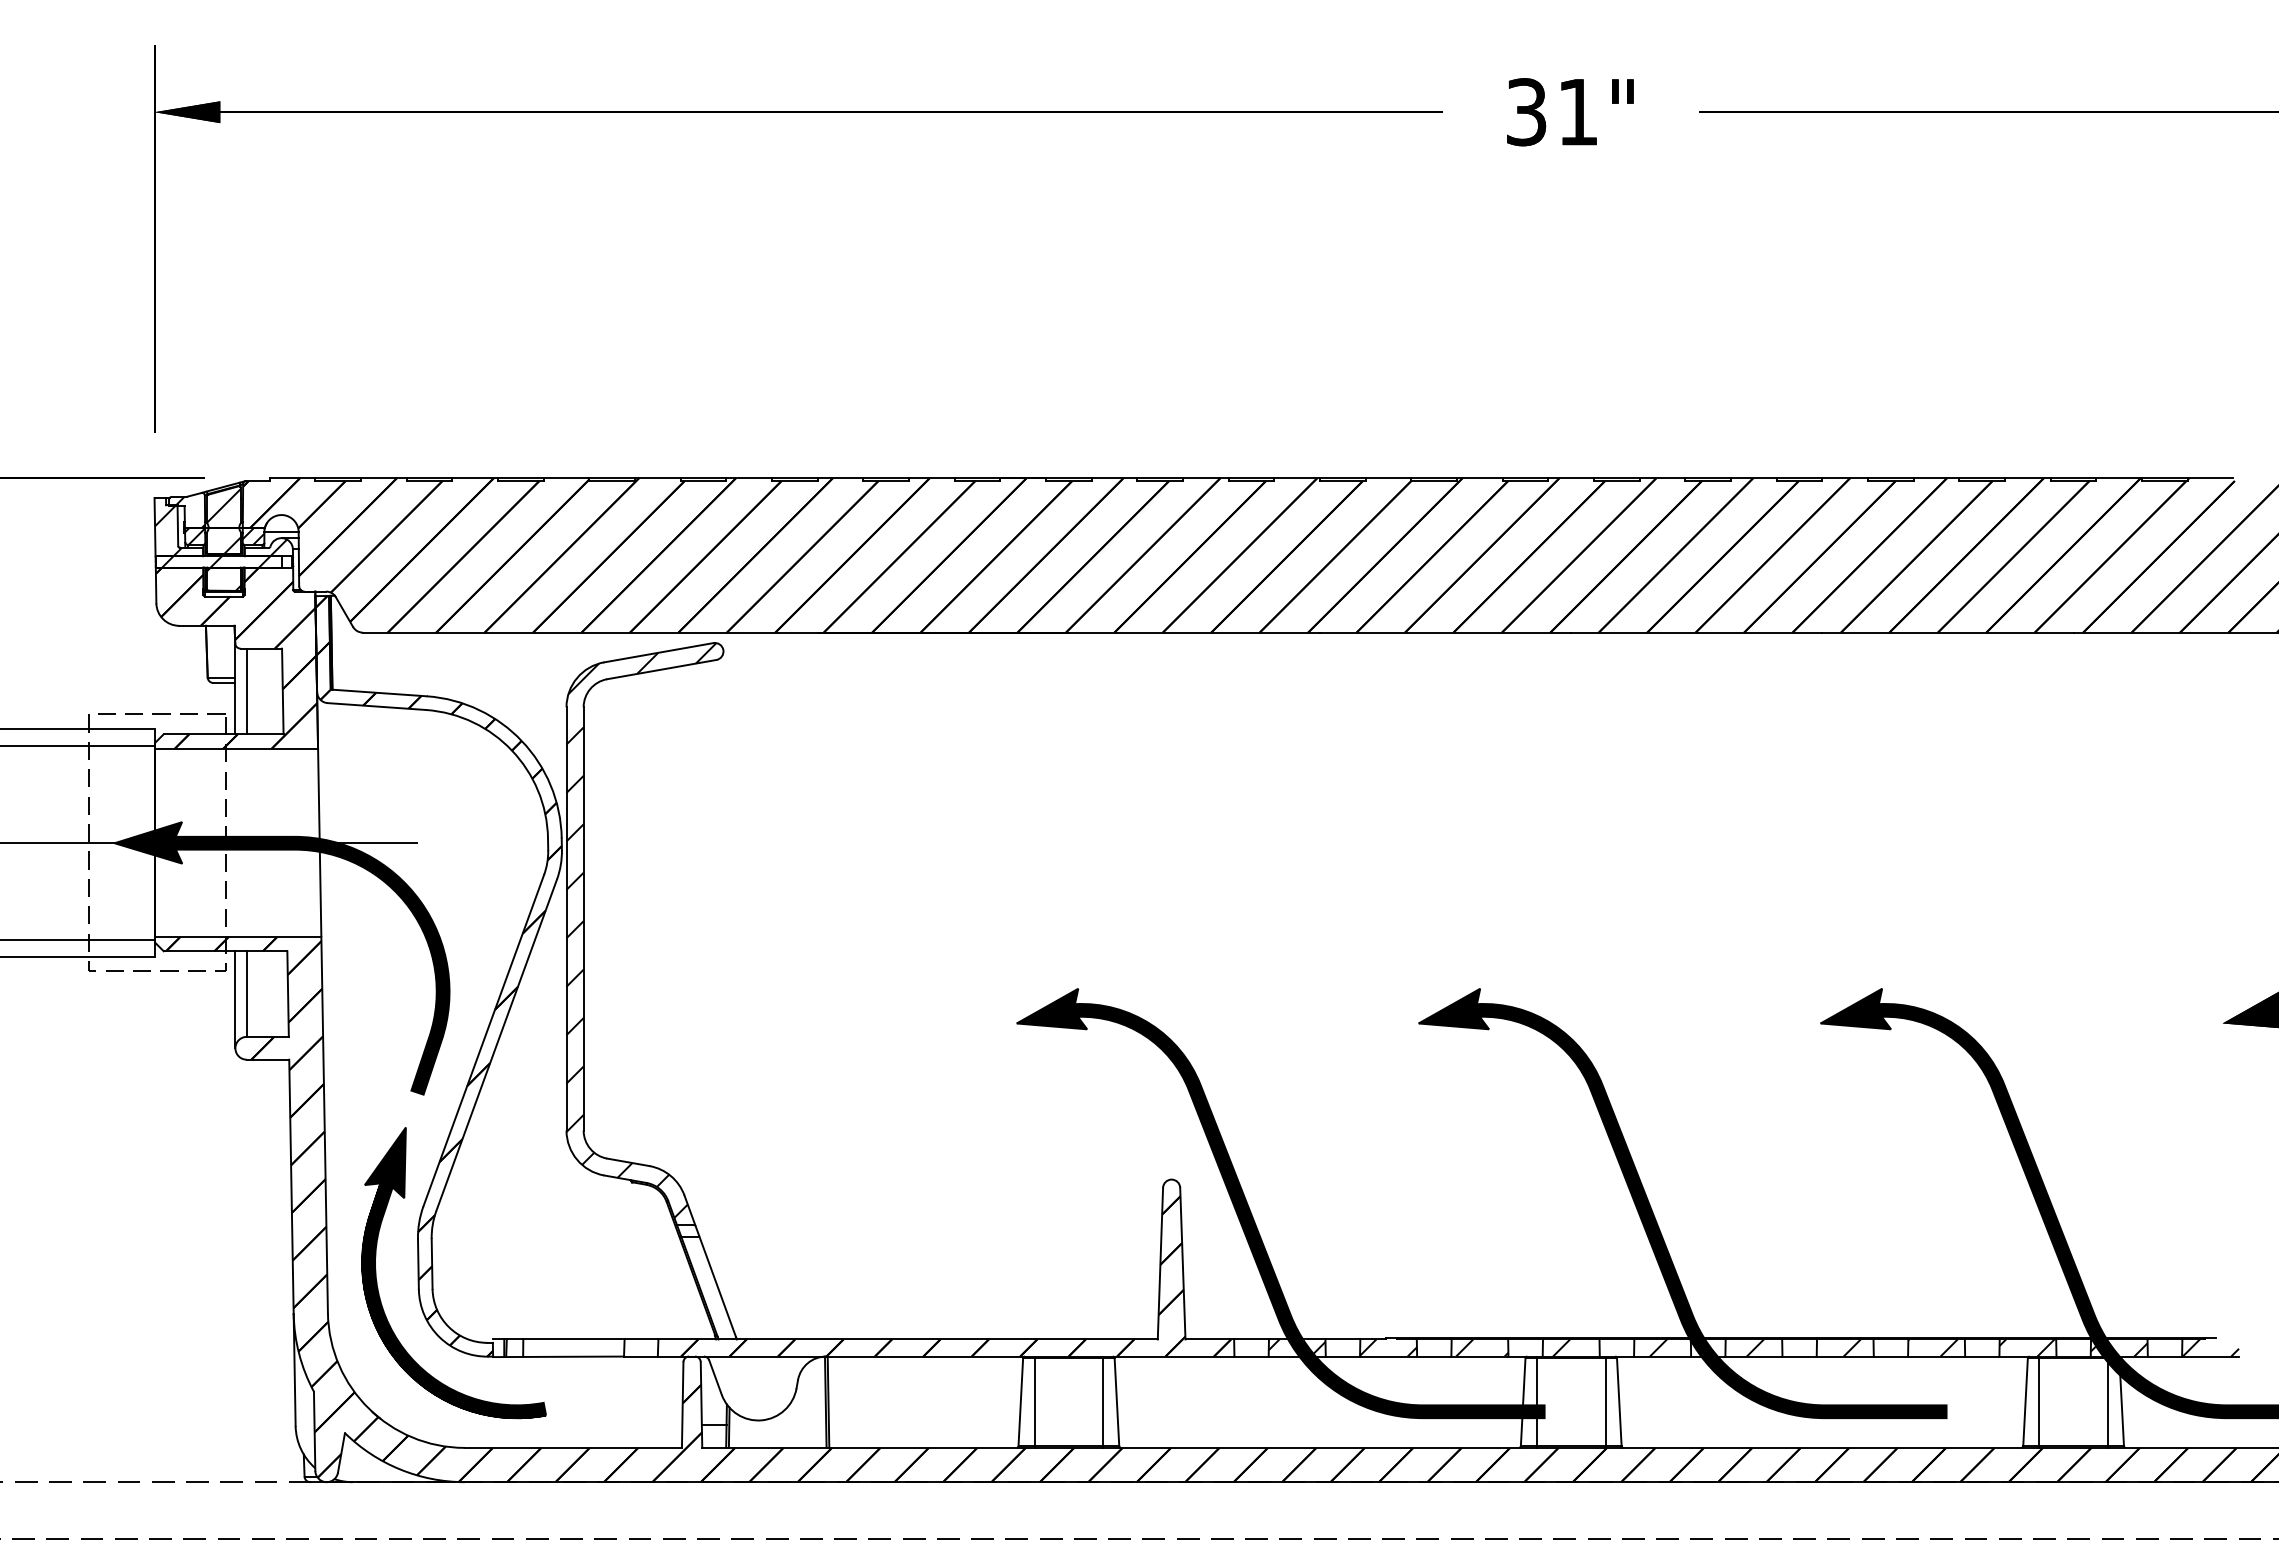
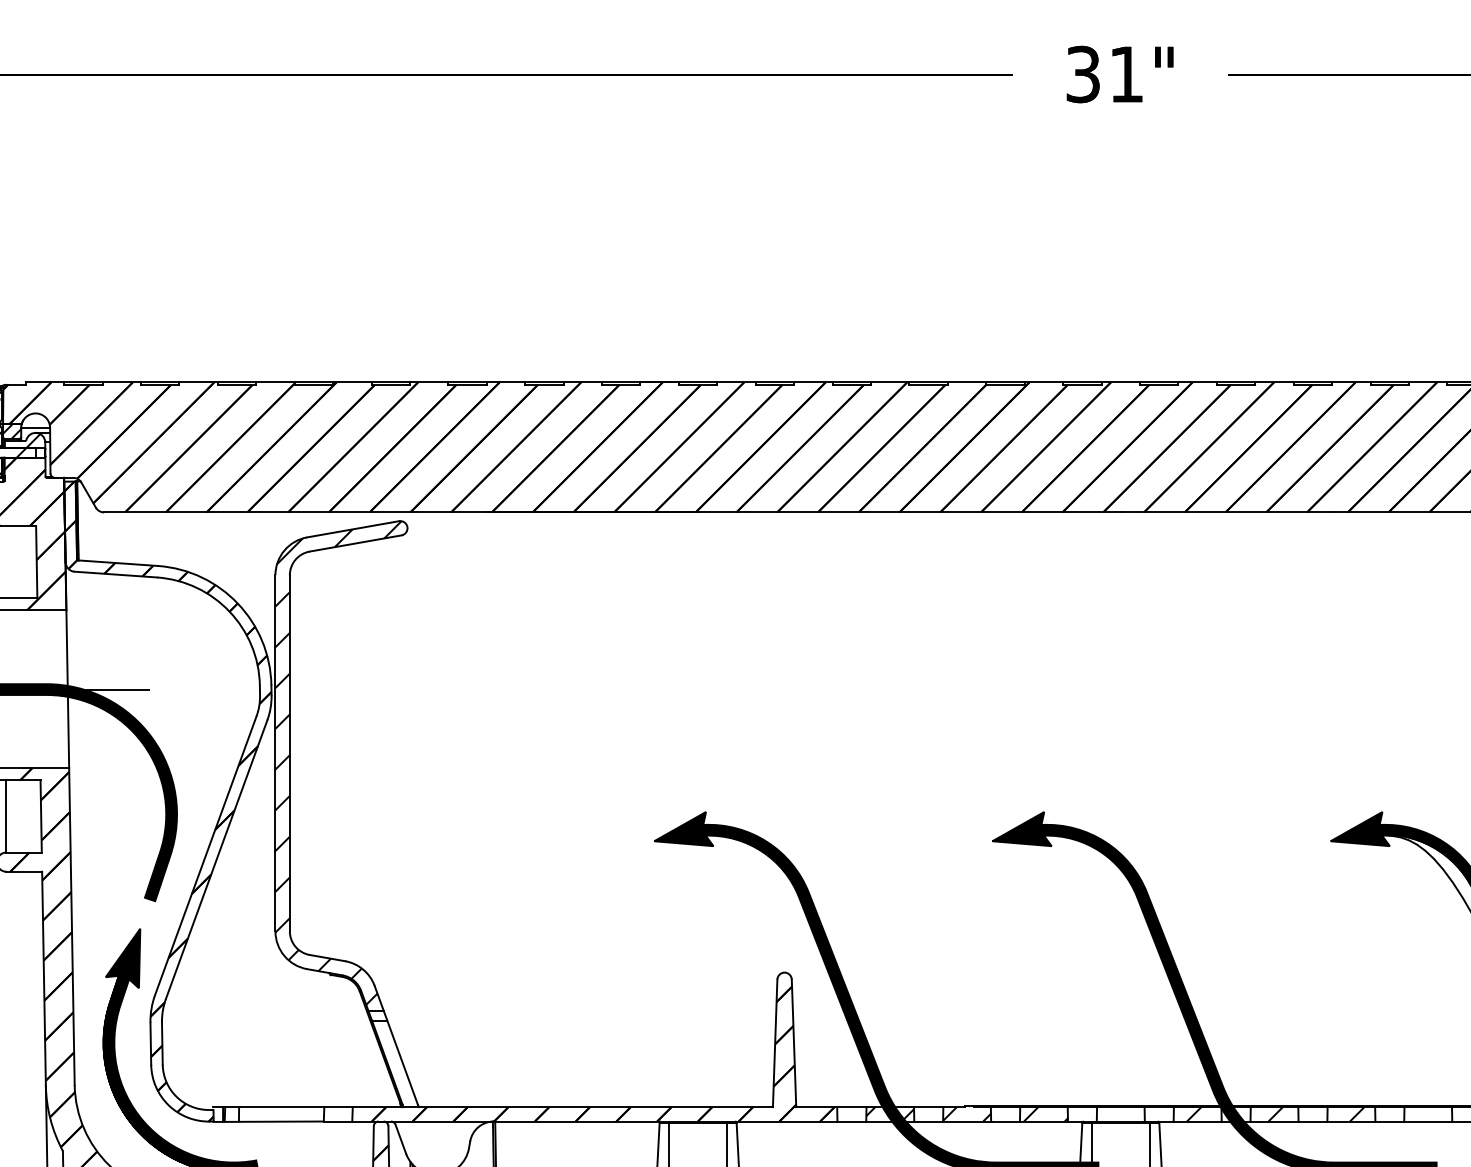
line: (246, 691) -> (6, 561), removed
hatch: (1561, 1347) -> (1112, 1113), removed
hatch: (1932, 1347) -> (1424, 1113), removed

